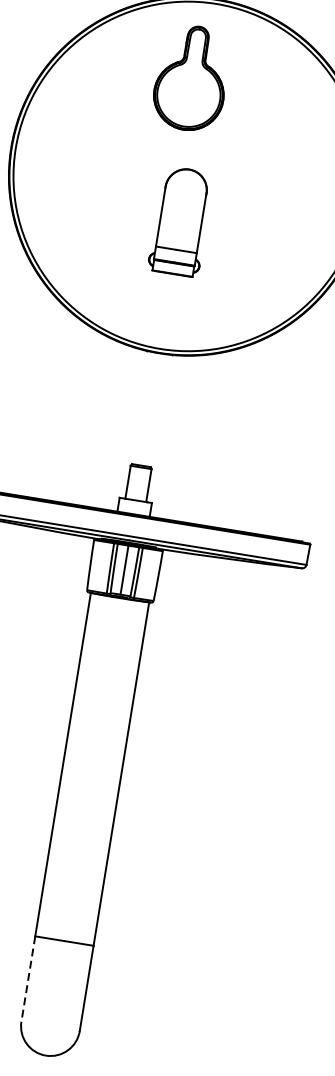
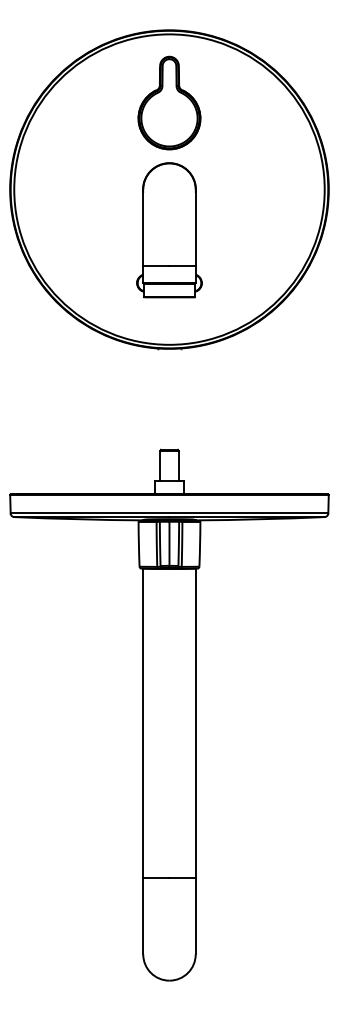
part: (191, 77) -> (169, 102), moved
part: (180, 221) -> (169, 230), size x1.43
line: (28, 979) -> (143, 916), dashed -> solid

